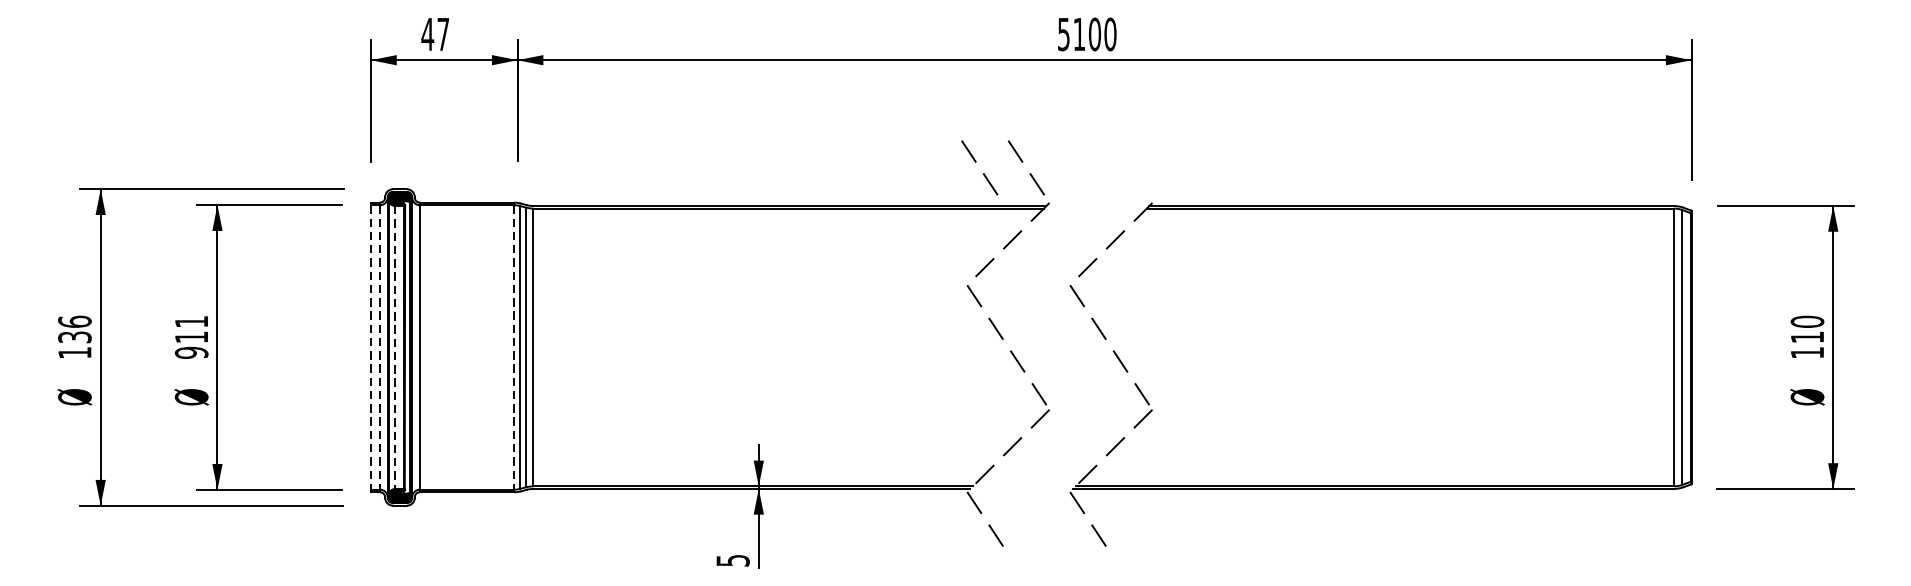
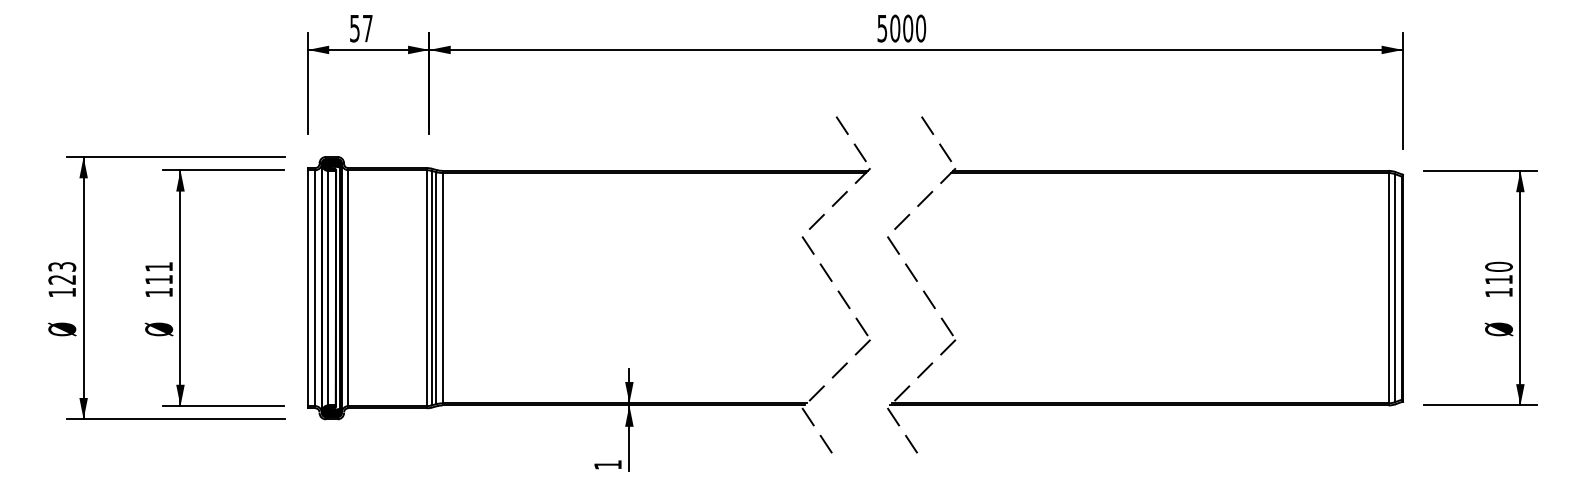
text: (427, 34) -> (354, 28), 47 -> 57
text: (1079, 34) -> (895, 28), 5100 -> 5000
line: (983, 173) -> (939, 143), moved
text: (75, 328) -> (62, 272), 136 -> 123
line: (370, 347) -> (307, 288), dashed -> solid
line: (380, 347) -> (315, 288), dashed -> solid
line: (395, 347) -> (328, 288), dashed -> solid
line: (514, 347) -> (426, 288), dashed -> solid
text: (192, 352) -> (159, 292), 911 -> 111
text: (732, 560) -> (607, 464), 5 -> 1

